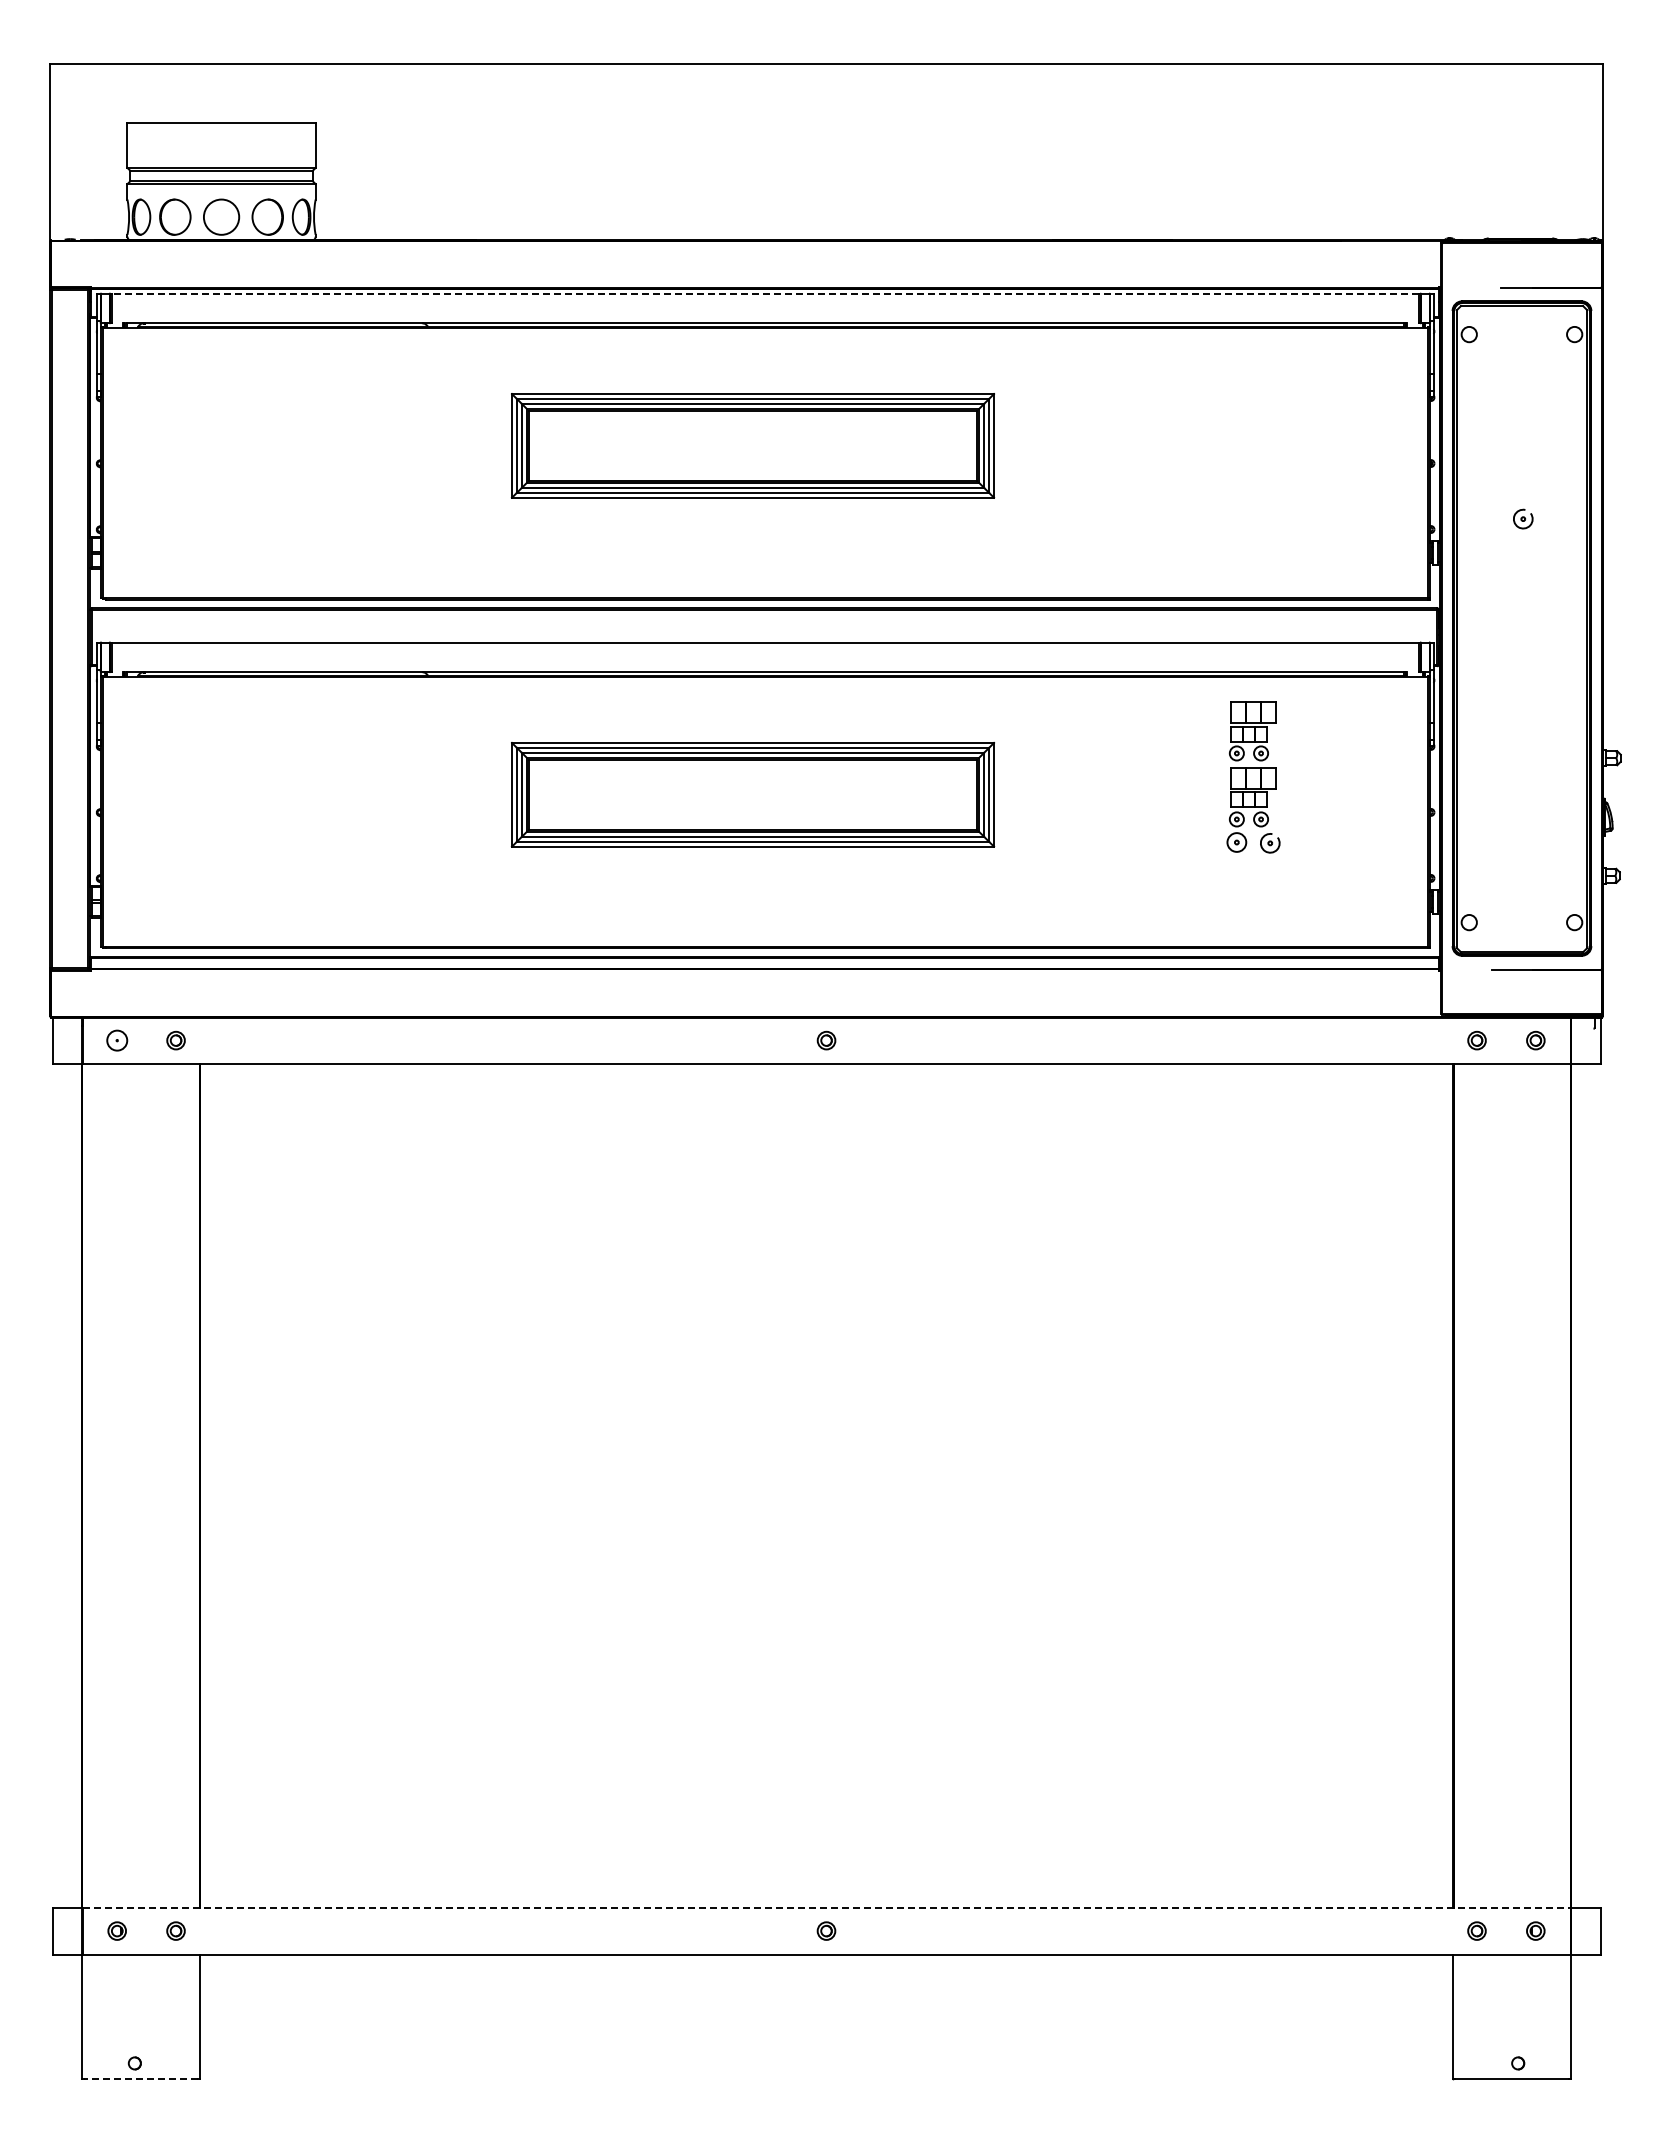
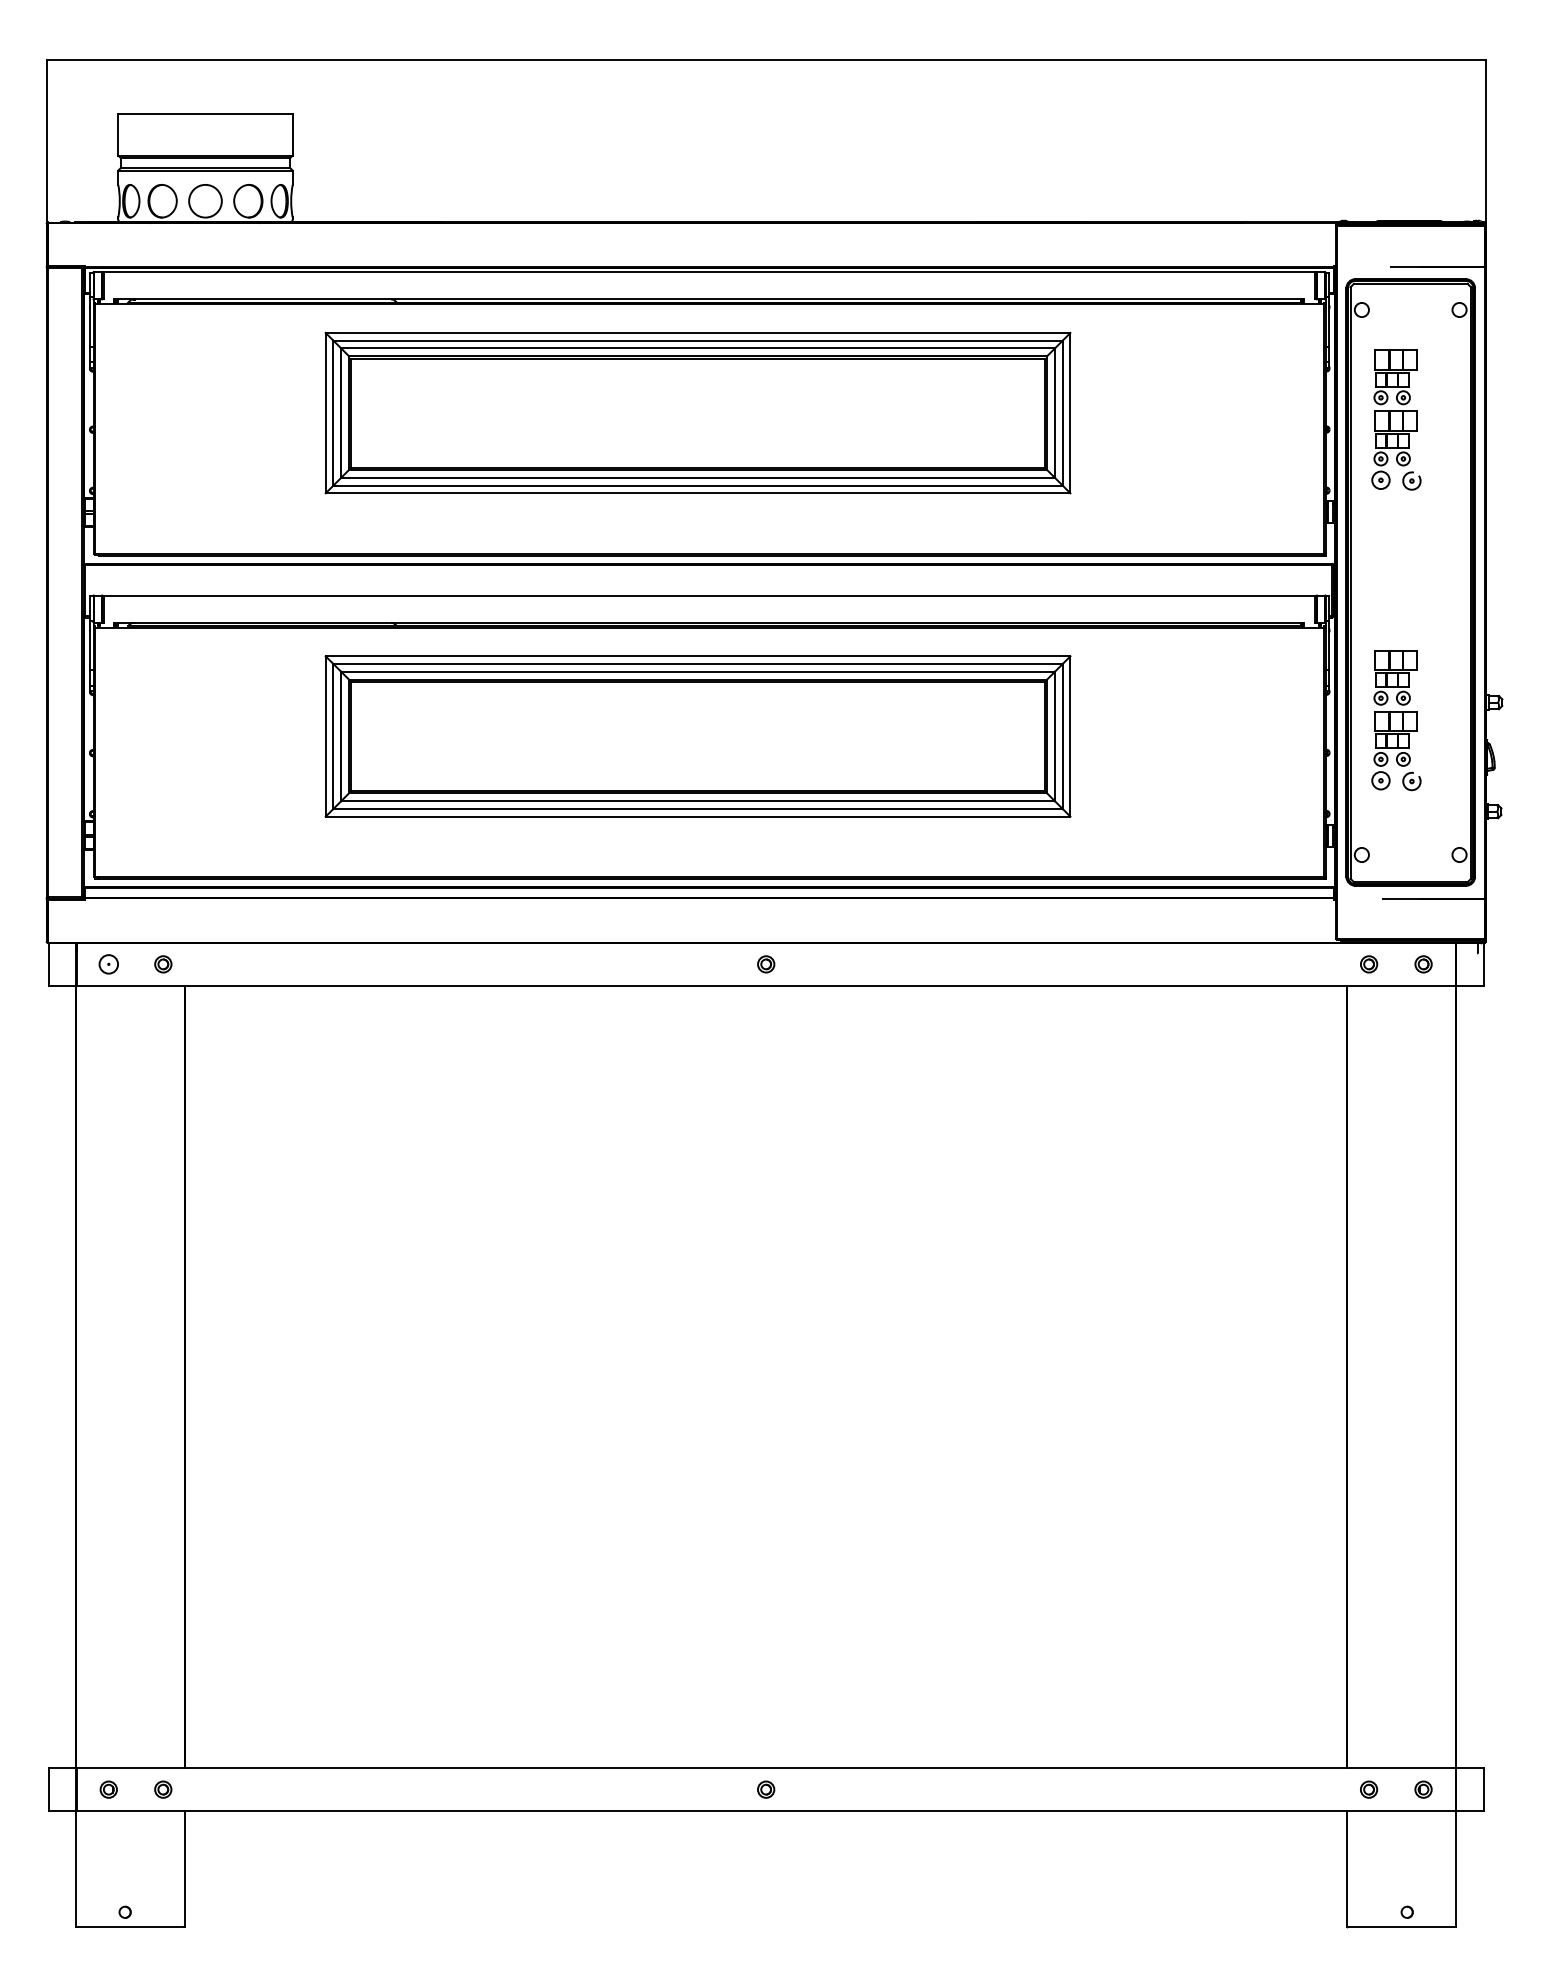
line: (764, 293) -> (708, 271), dashed -> solid
part: (752, 445) -> (697, 412), size x1.67
part: (1504, 452) -> (1394, 419), added
part: (1253, 777) -> (1396, 720), moved
part: (752, 794) -> (697, 736), size x1.67
line: (827, 1907) -> (767, 1767), dashed -> solid
line: (140, 2078) -> (130, 1926), dashed -> solid

